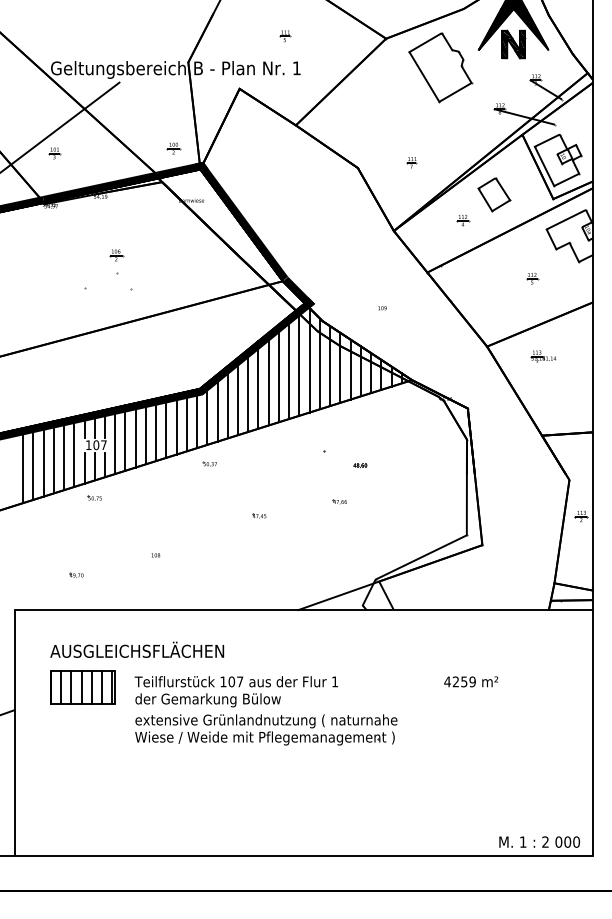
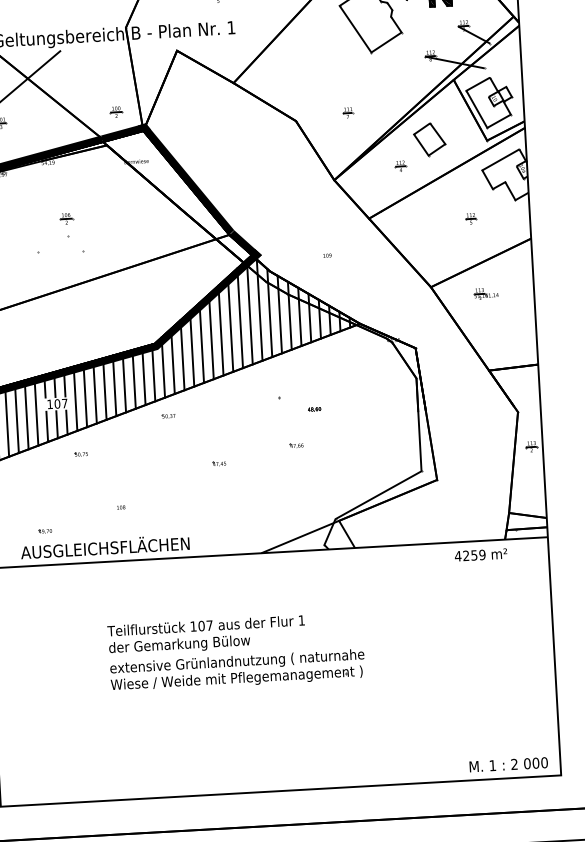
part: (94, 497) -> (80, 453), moved
text: (137, 649) -> (105, 546), moved
text: (471, 681) -> (481, 554), moved
part: (82, 687) -> (57, 639), removed

